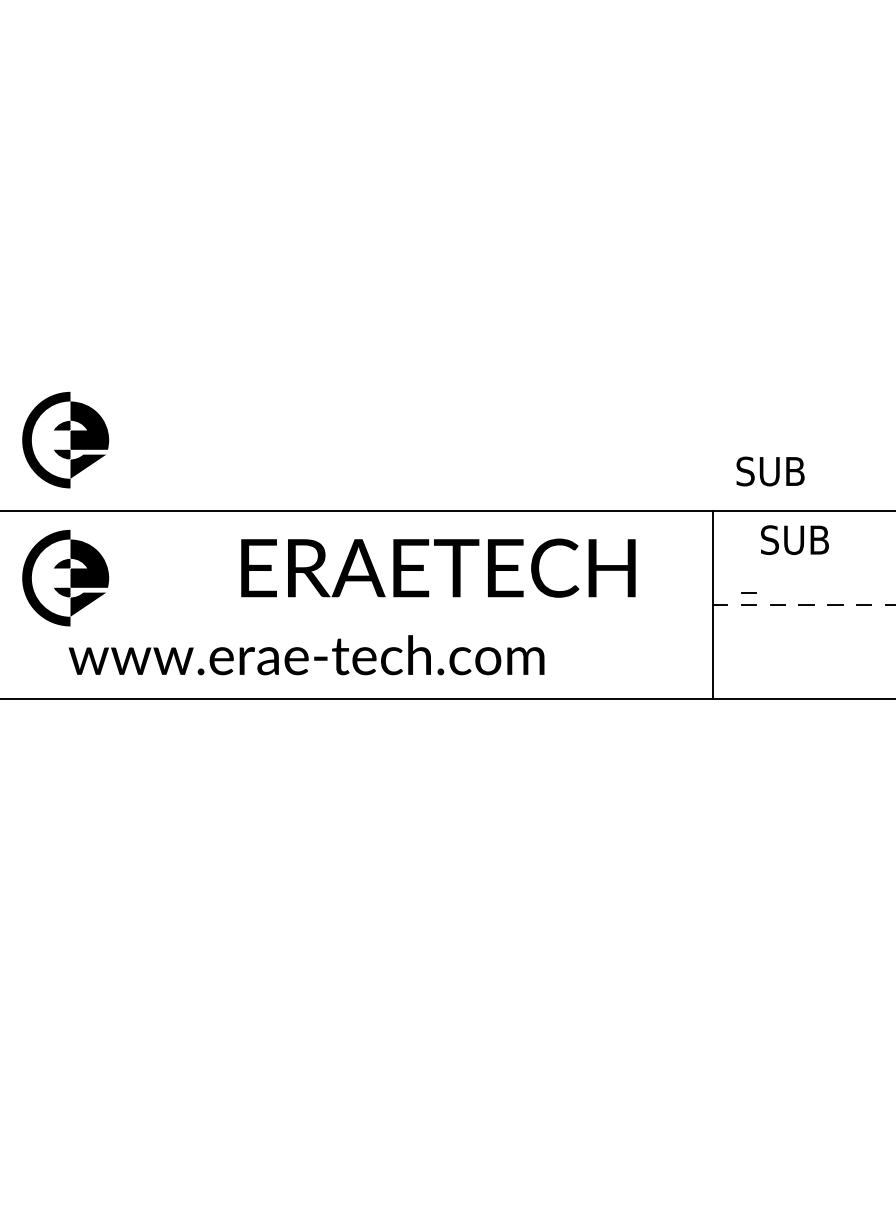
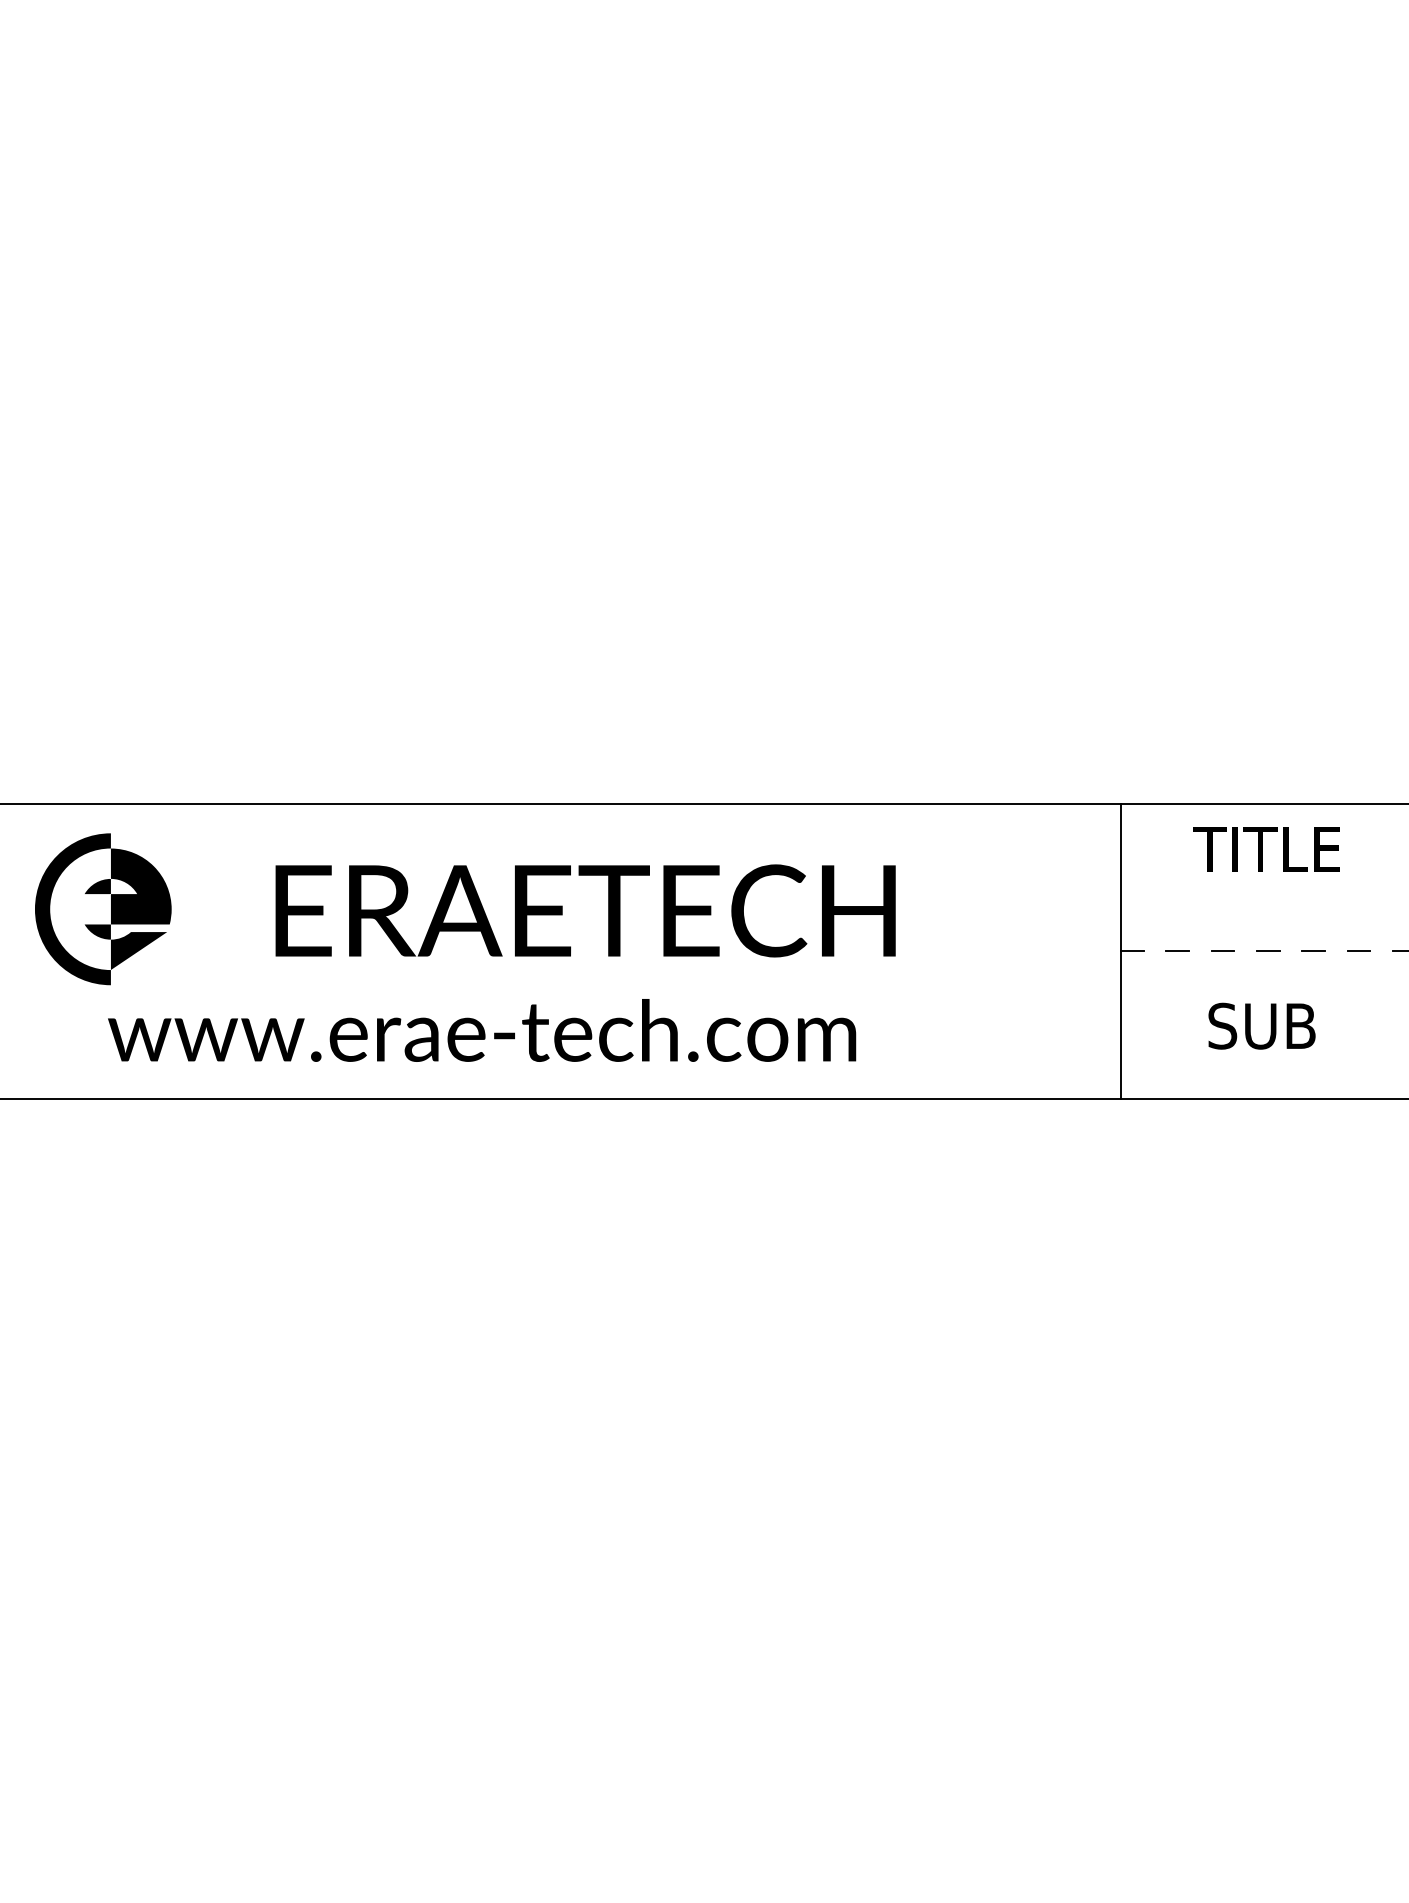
part: (65, 439) -> (103, 691), removed
text: (770, 471) -> (1261, 1026), moved
text: (804, 540) -> (1265, 850), SUB -> TITLE
text: (438, 567) -> (585, 909), moved
line: (748, 592) -> (1177, 931), removed

